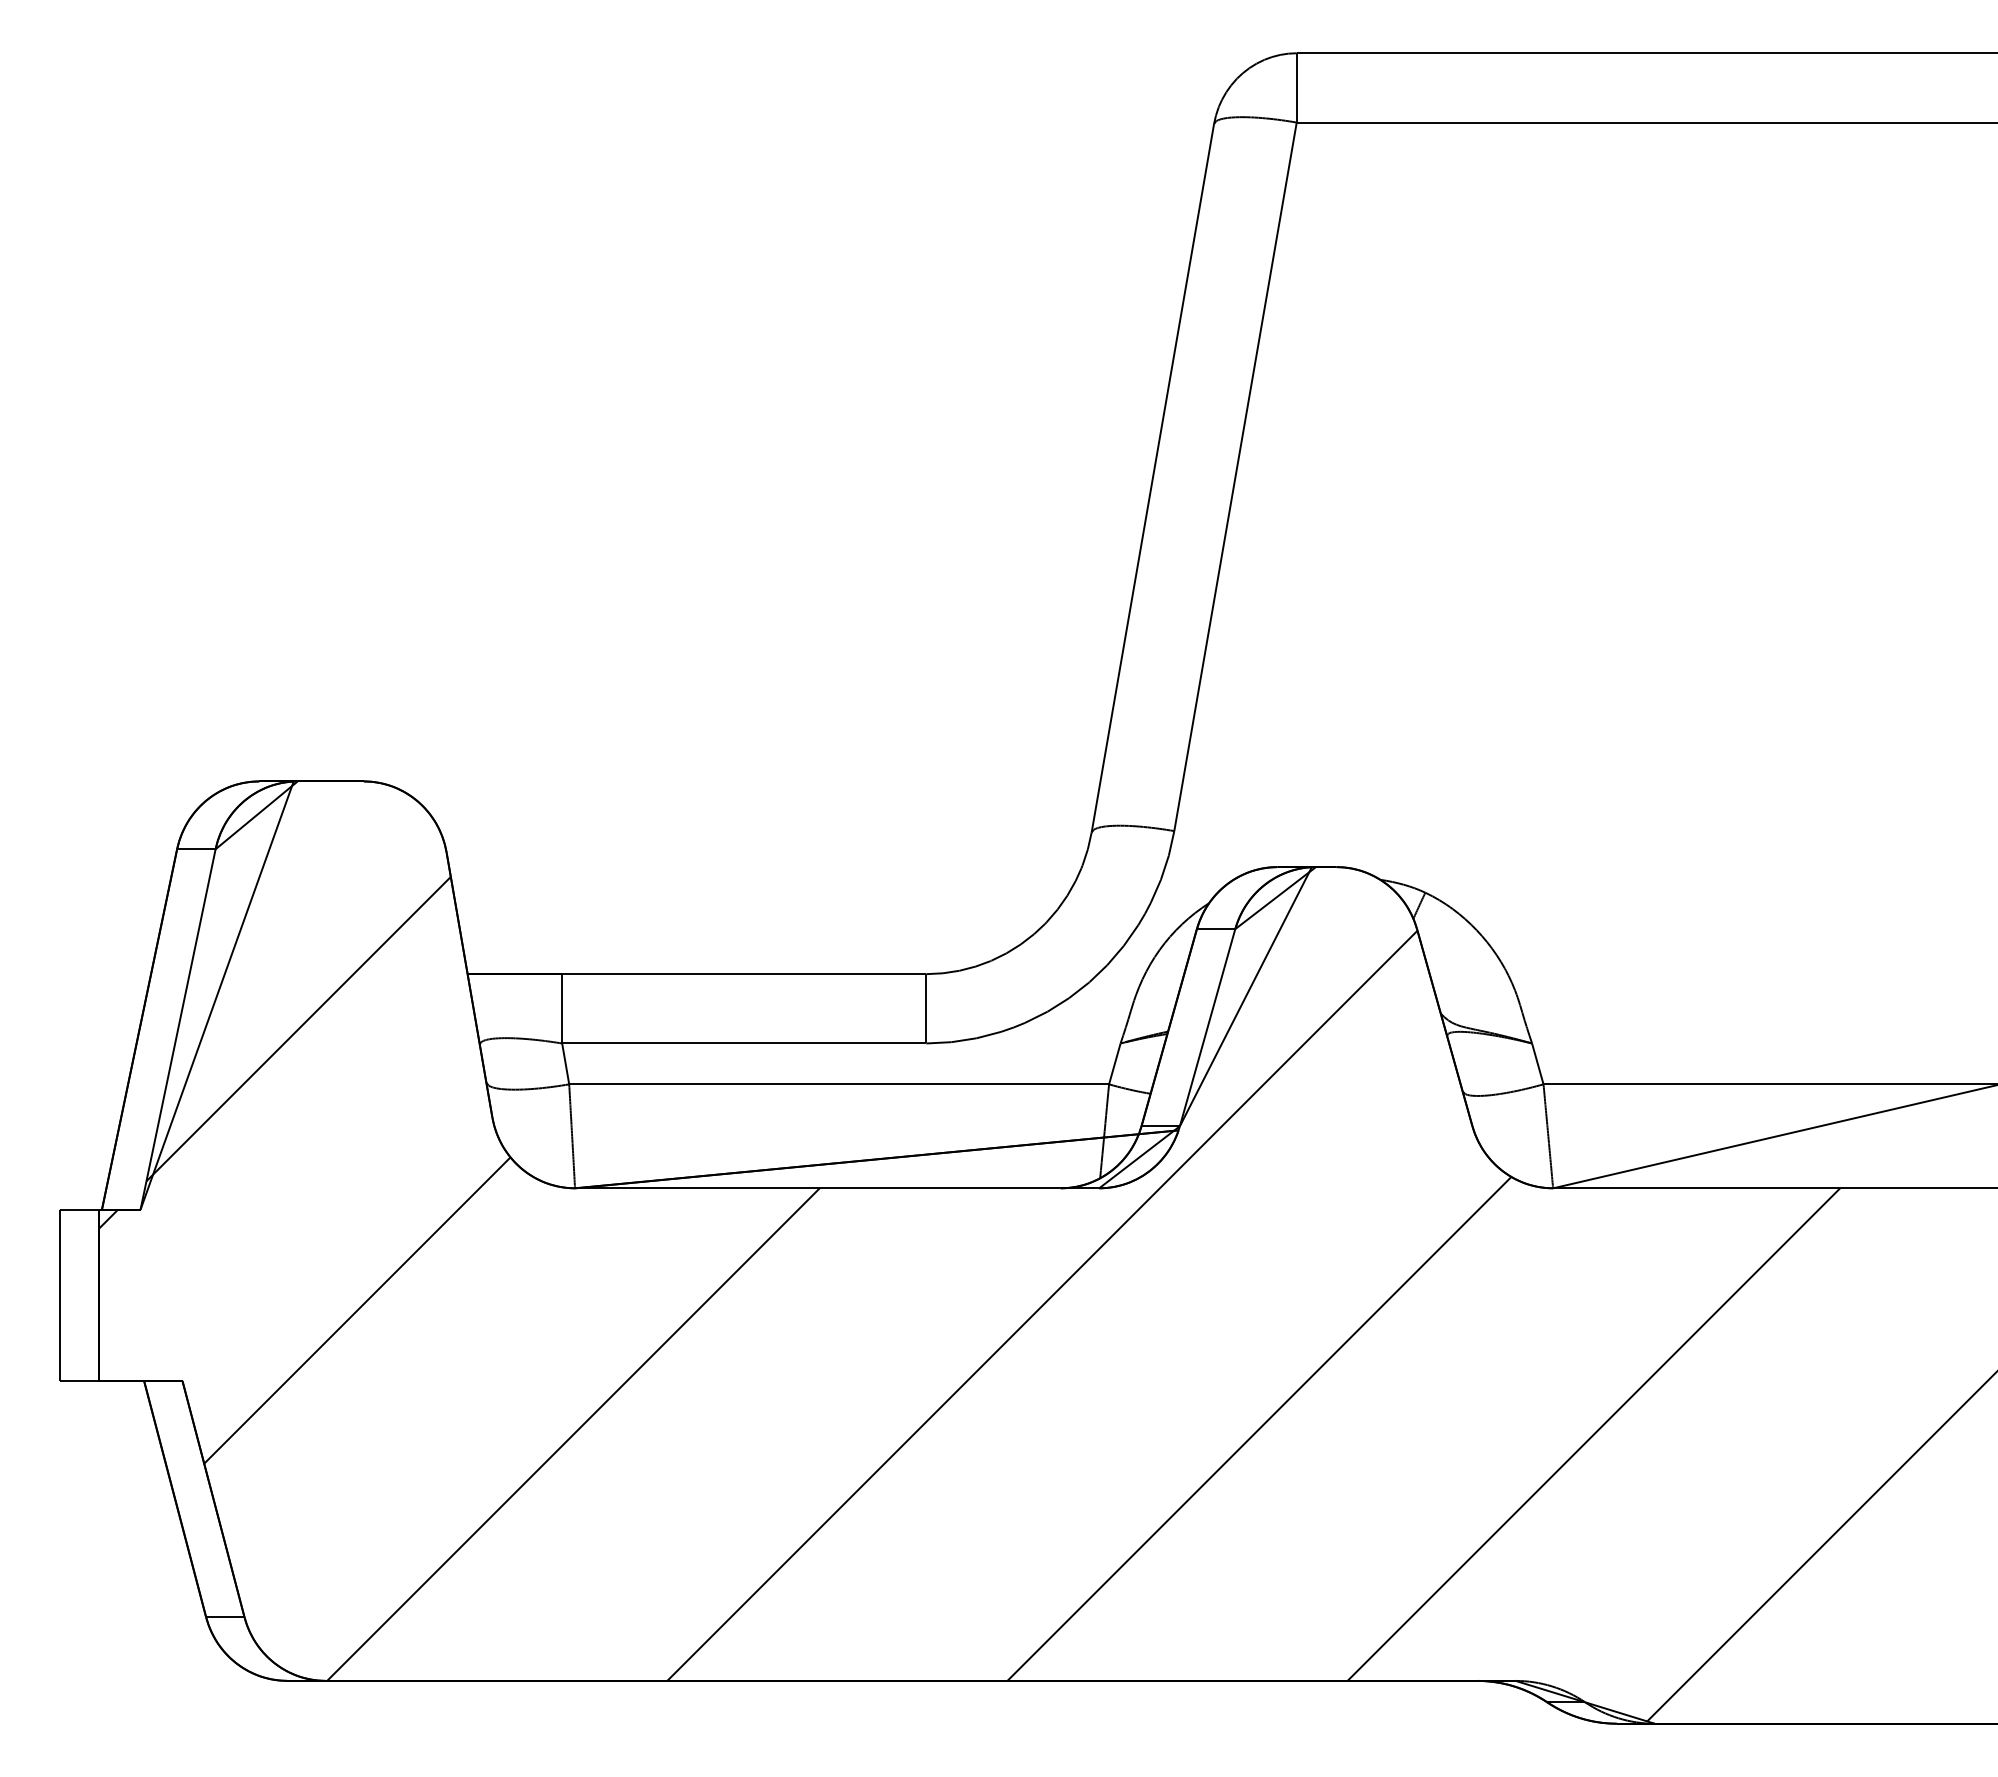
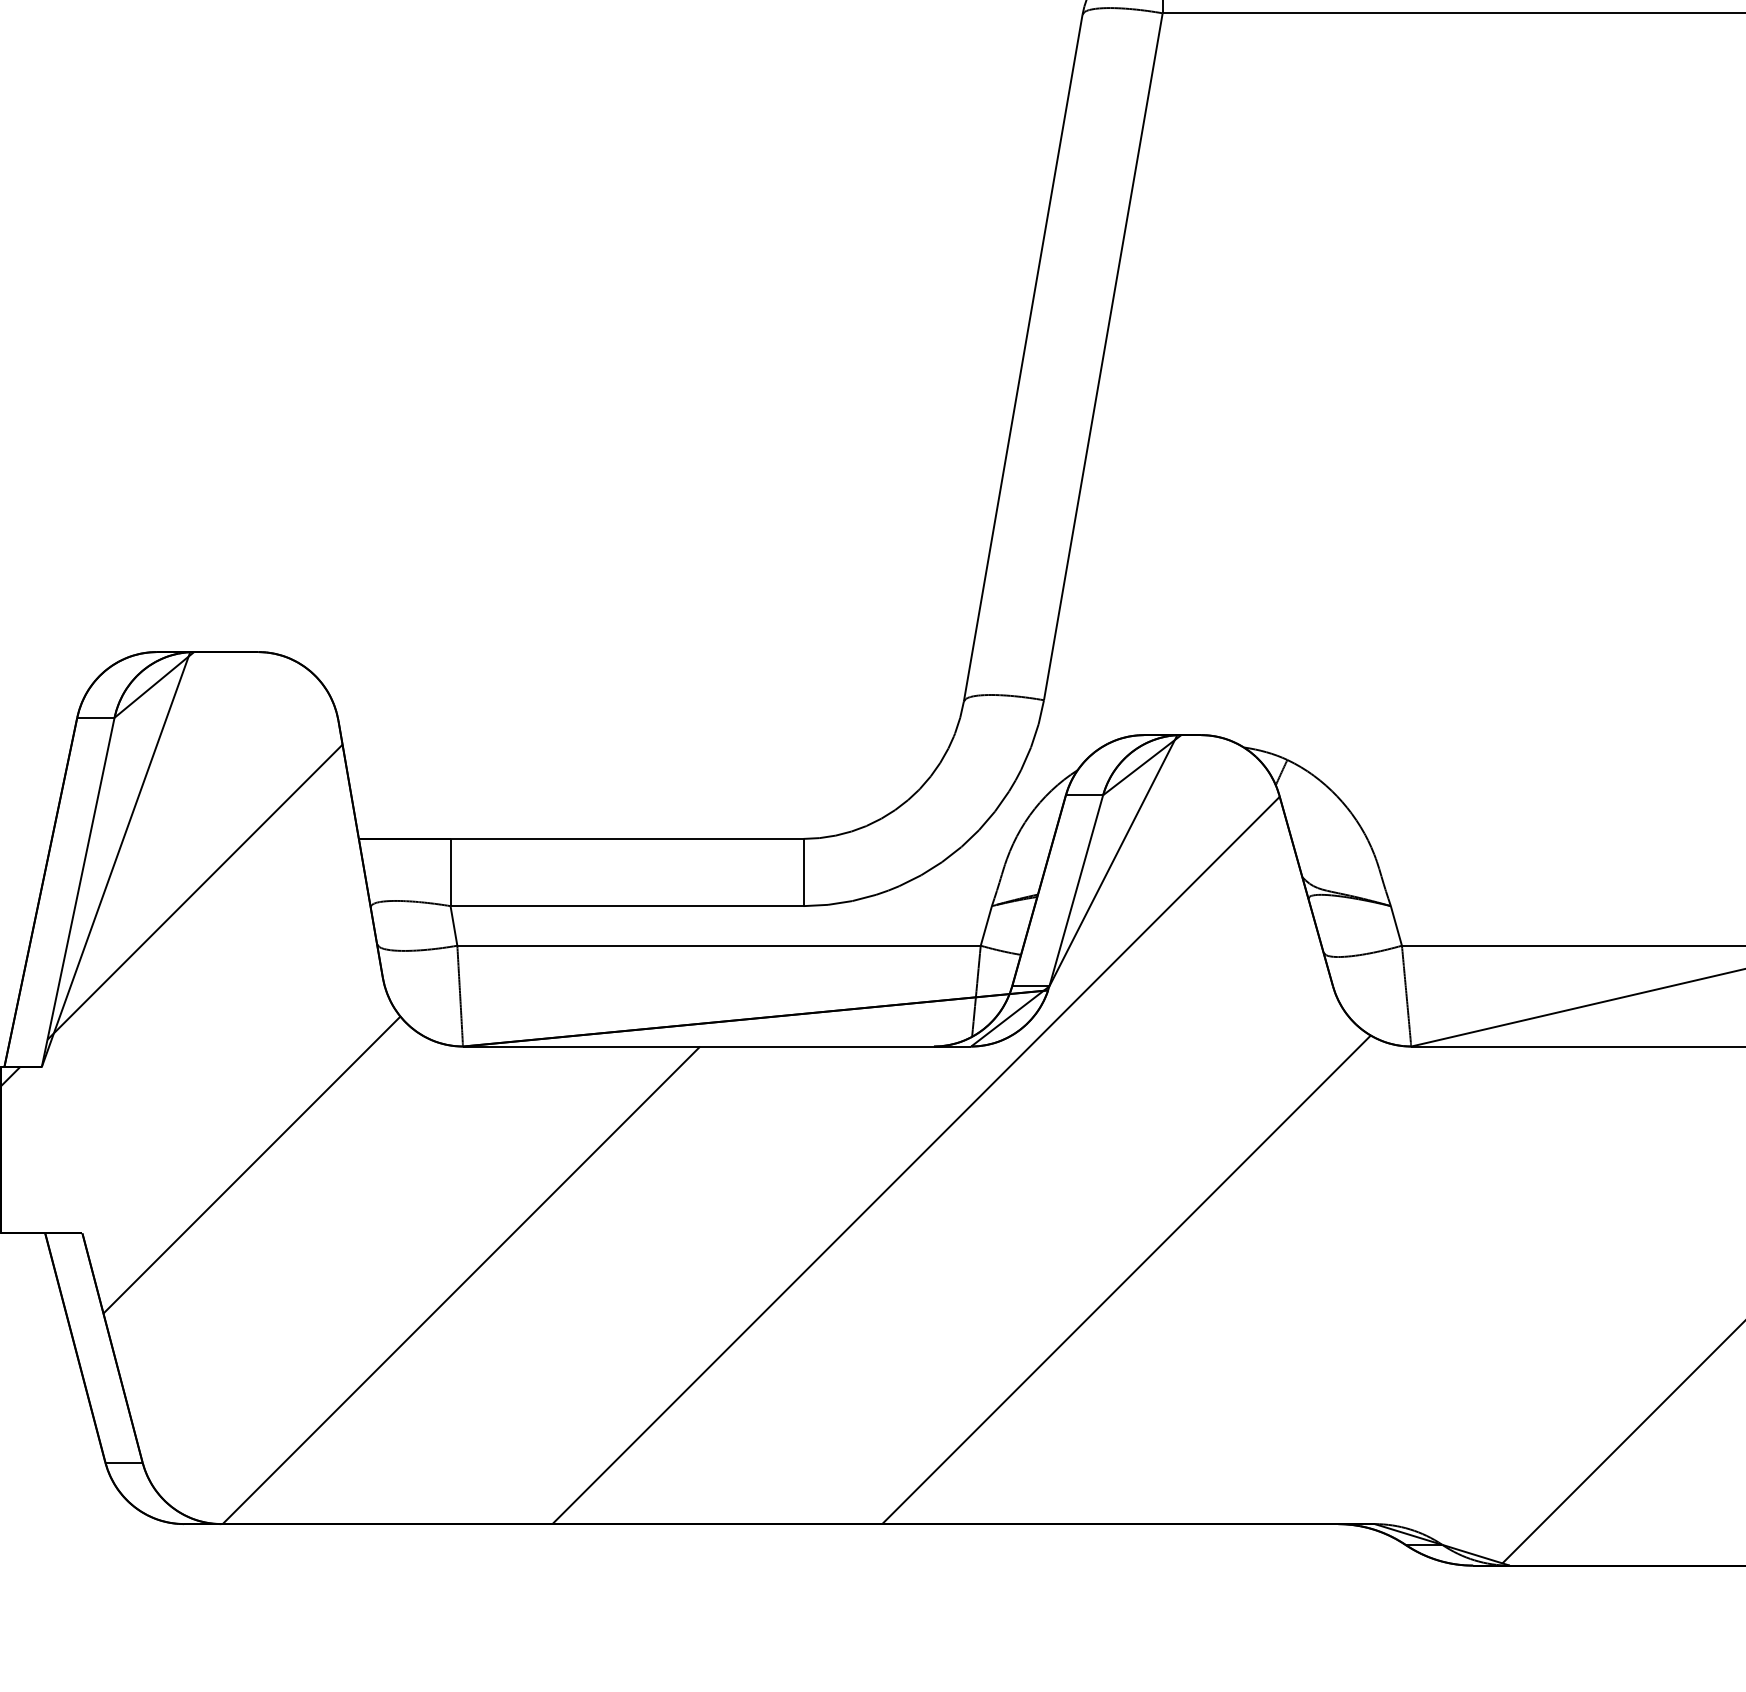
line: (1593, 1434) -> (1450, 1285), removed

